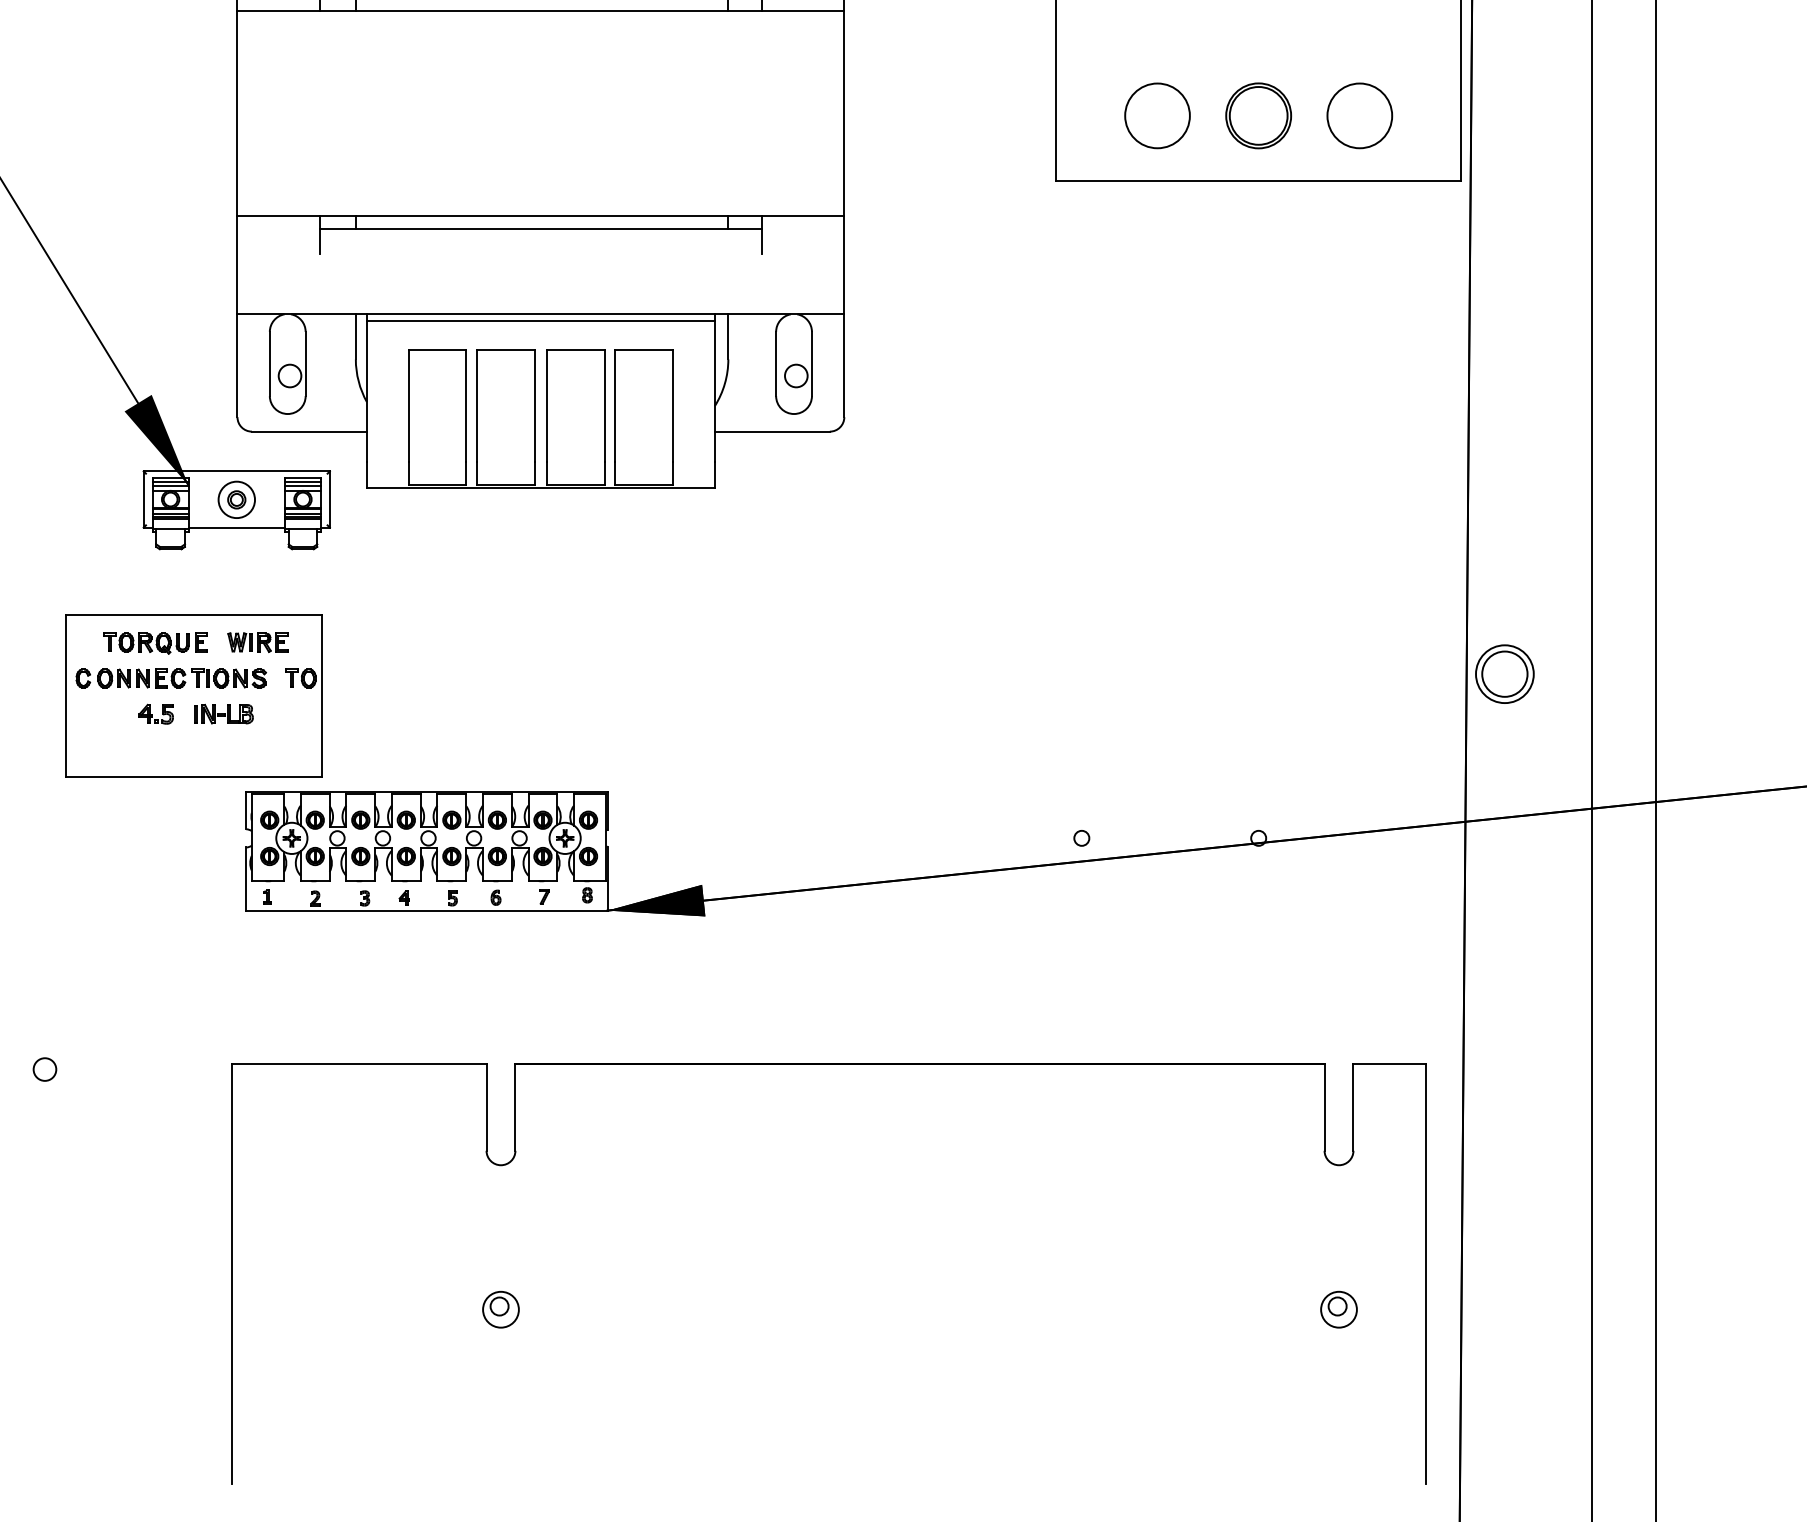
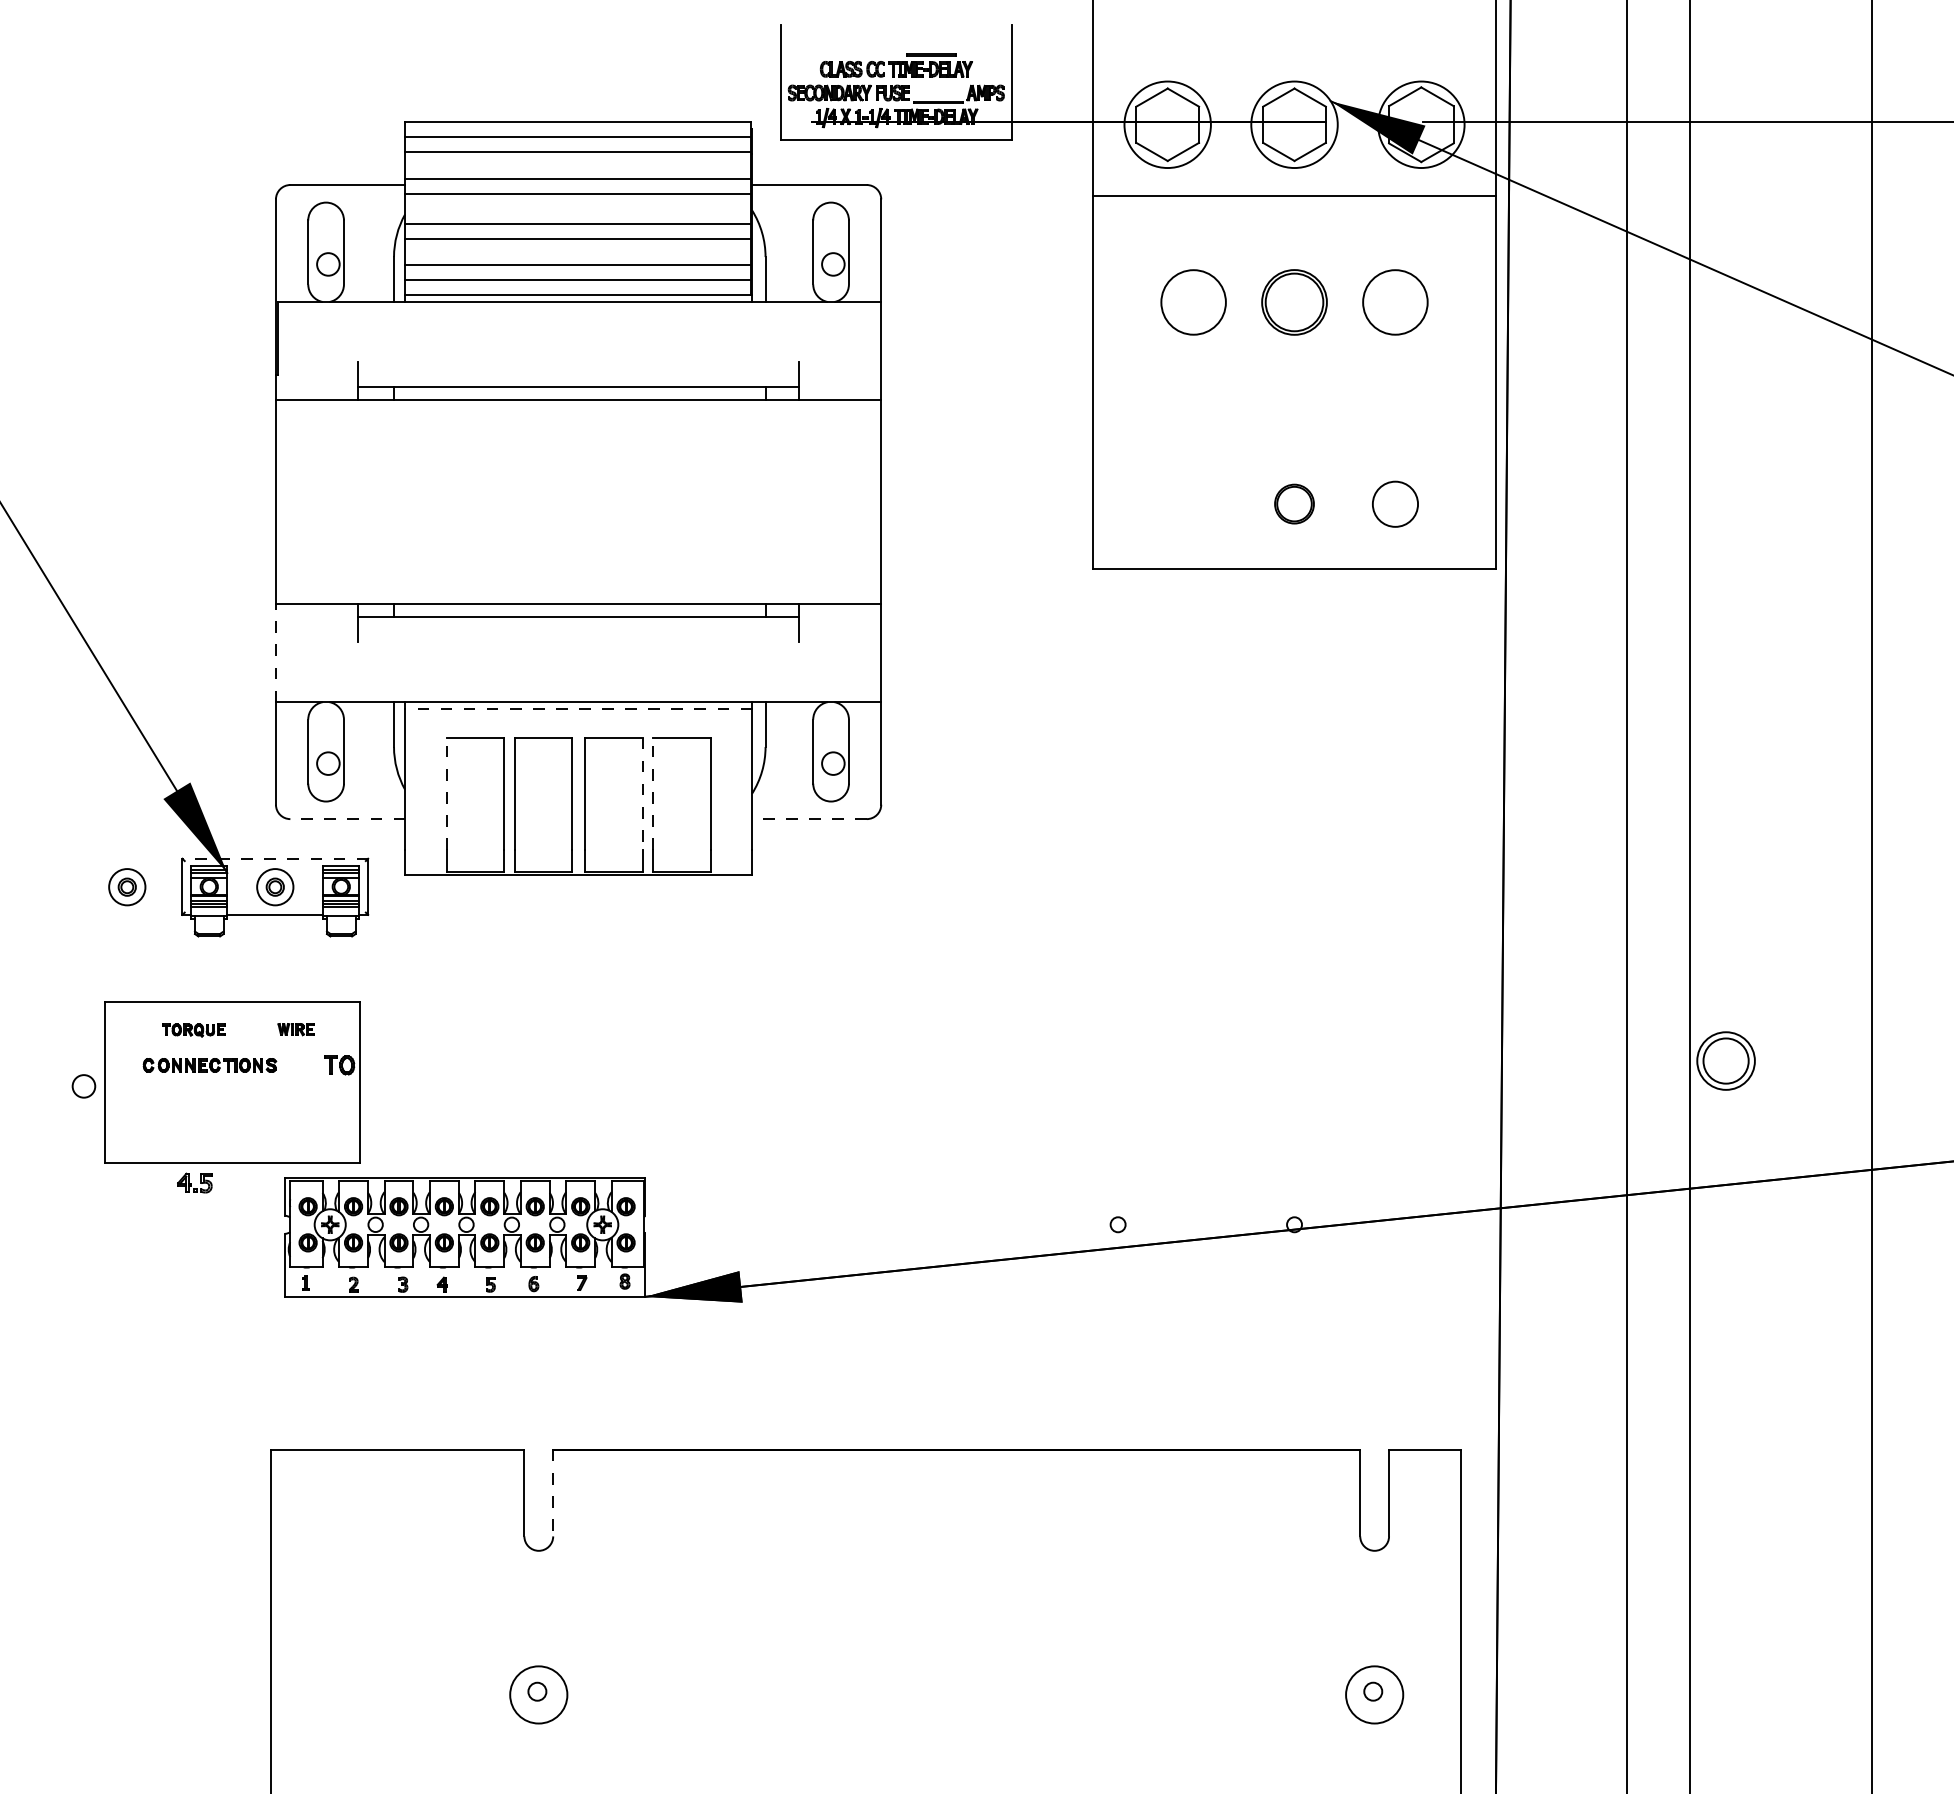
part: (1258, 115) -> (1294, 503), size x0.6
circle: (1157, 116) -> (1193, 504), removed
circle: (1359, 116) -> (1395, 504), size x0.7
line: (237, 265) -> (275, 653), solid -> dashed
line: (540, 320) -> (578, 708), solid -> dashed
line: (408, 405) -> (446, 793), solid -> dashed
line: (604, 405) -> (642, 793), solid -> dashed
line: (614, 405) -> (652, 793), solid -> dashed
line: (309, 432) -> (347, 819), solid -> dashed
line: (771, 432) -> (808, 819), solid -> dashed
line: (237, 471) -> (275, 858), solid -> dashed
part: (88, 500) -> (127, 887), added
part: (257, 642) -> (295, 1029), size x0.6
part: (154, 643) -> (193, 1030), size x0.6
part: (1504, 673) -> (1725, 1060), moved
part: (170, 678) -> (209, 1065), size x0.7
part: (155, 713) -> (194, 1182), moved
part: (223, 713) -> (262, 1100), removed
circle: (44, 1069) -> (83, 1086), moved
line: (515, 1107) -> (553, 1493), solid -> dashed
circle: (500, 1309) -> (538, 1694), size x1.6
circle: (1338, 1309) -> (1374, 1694), size x1.6

